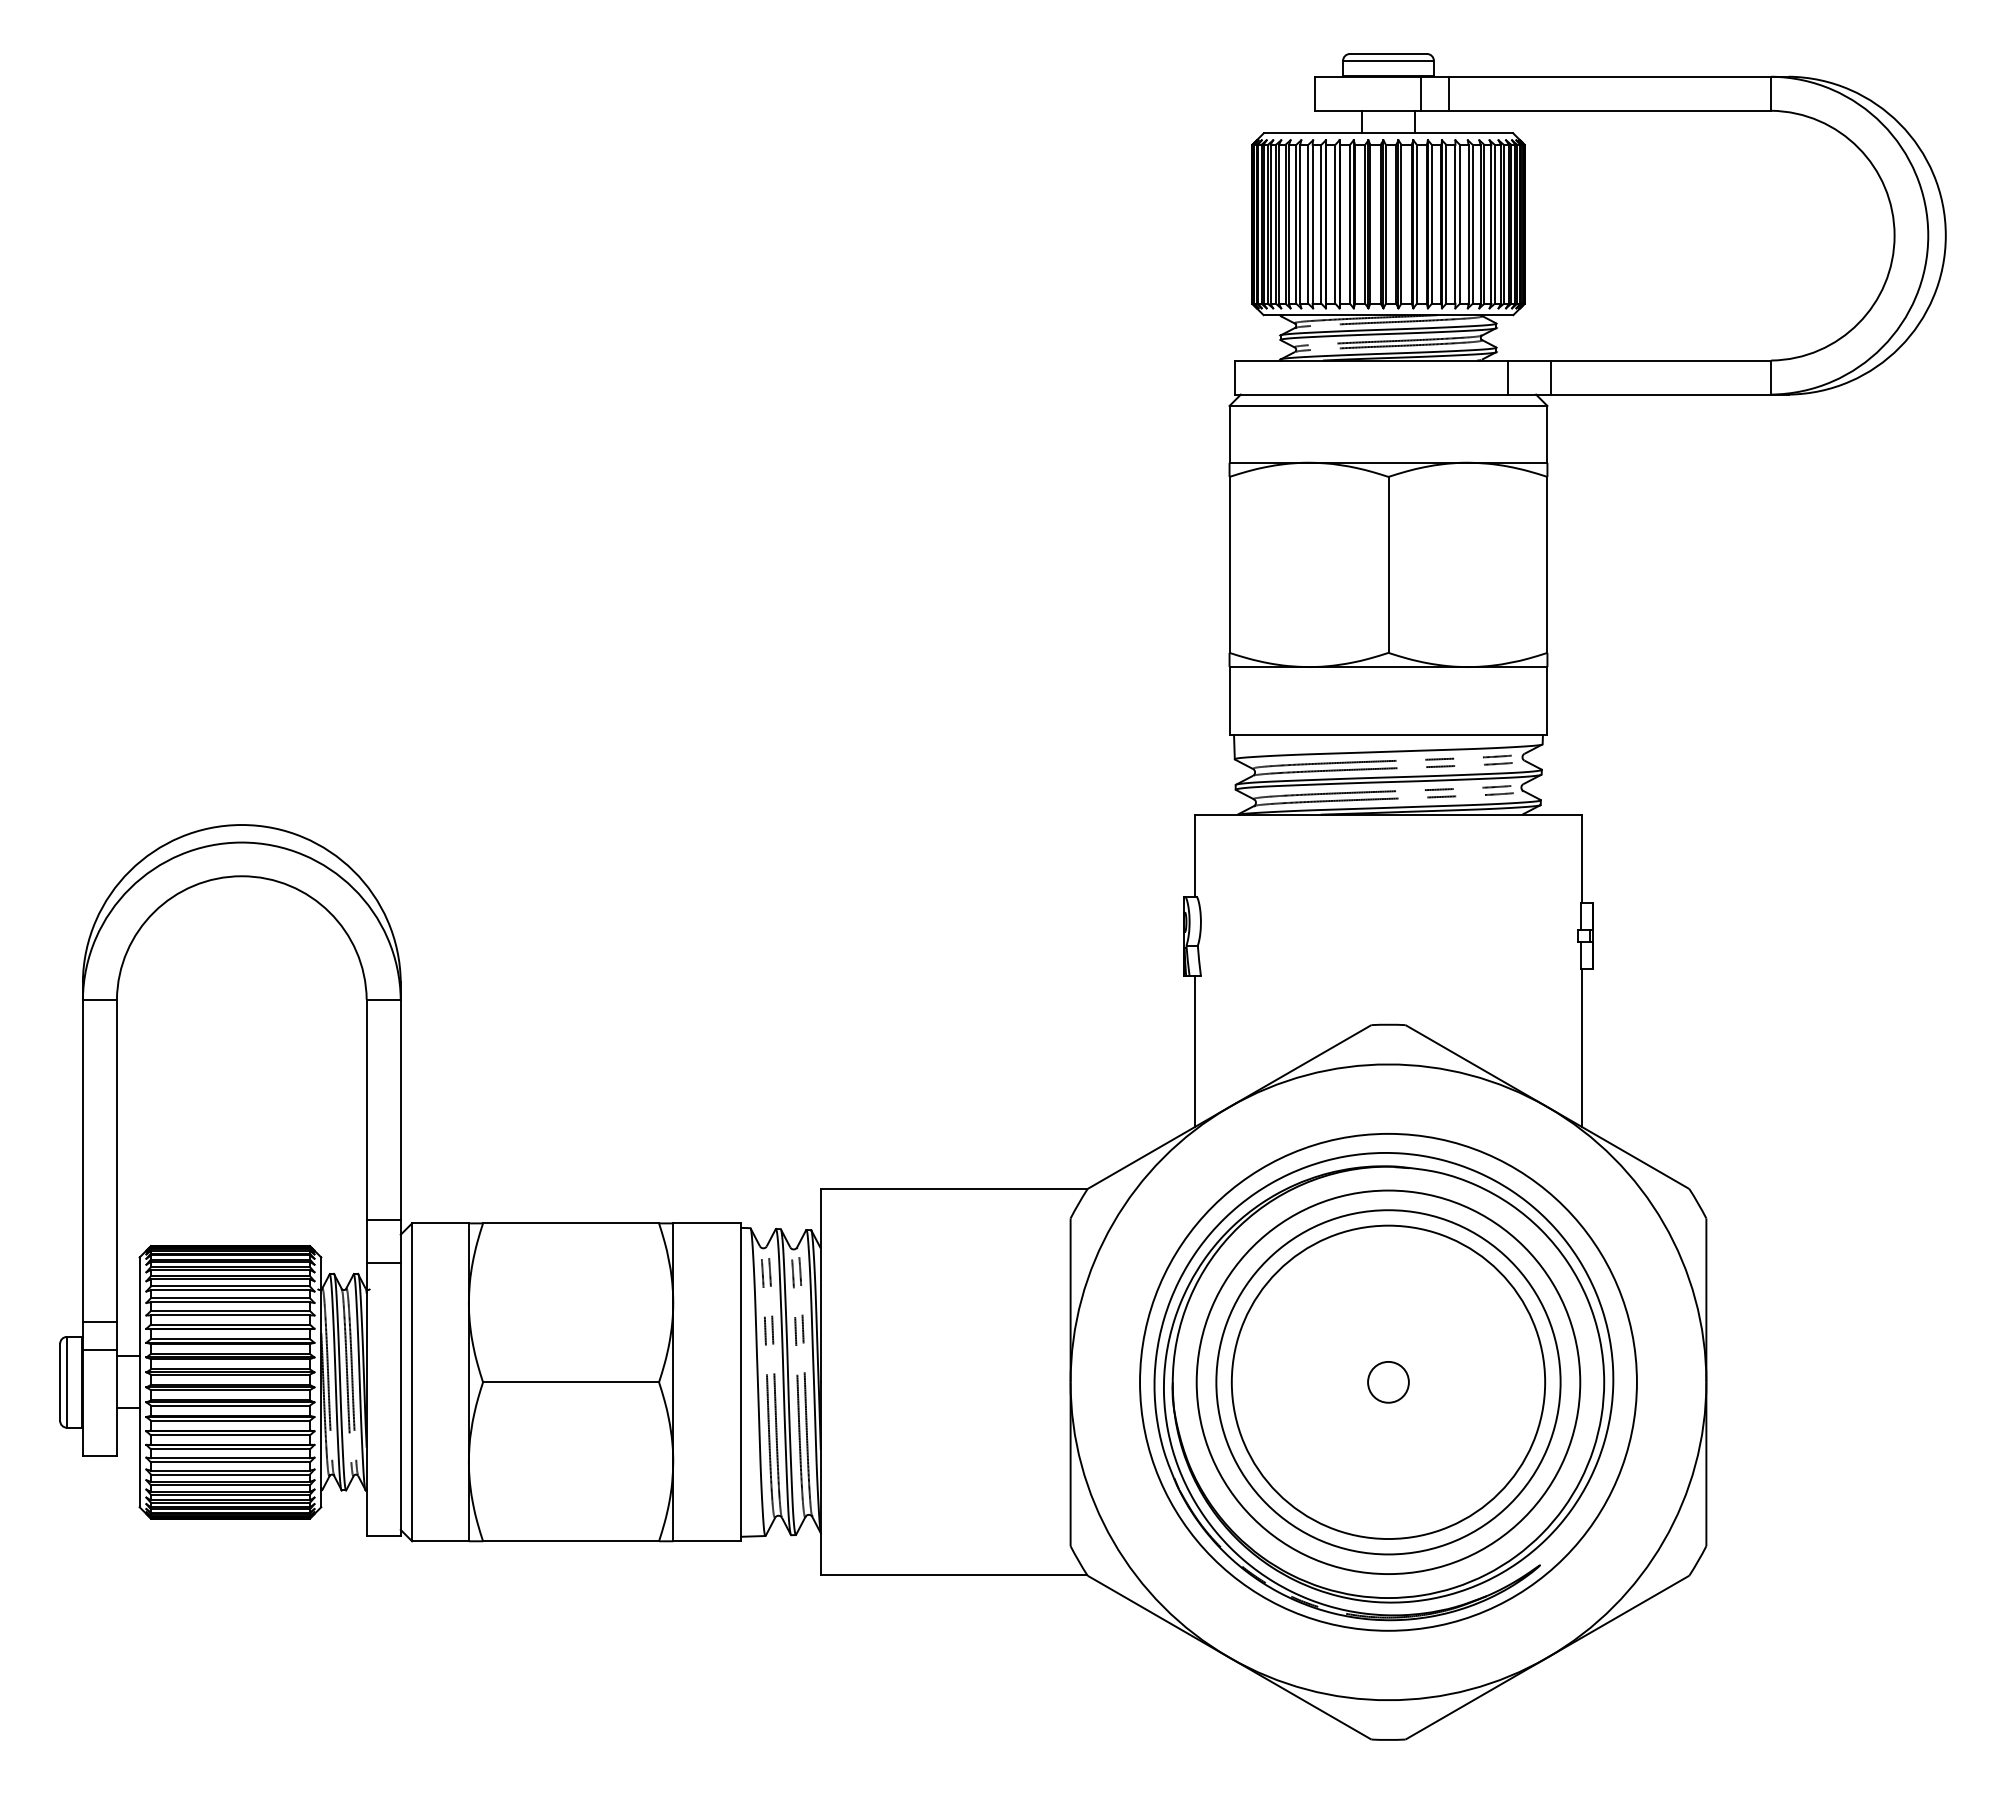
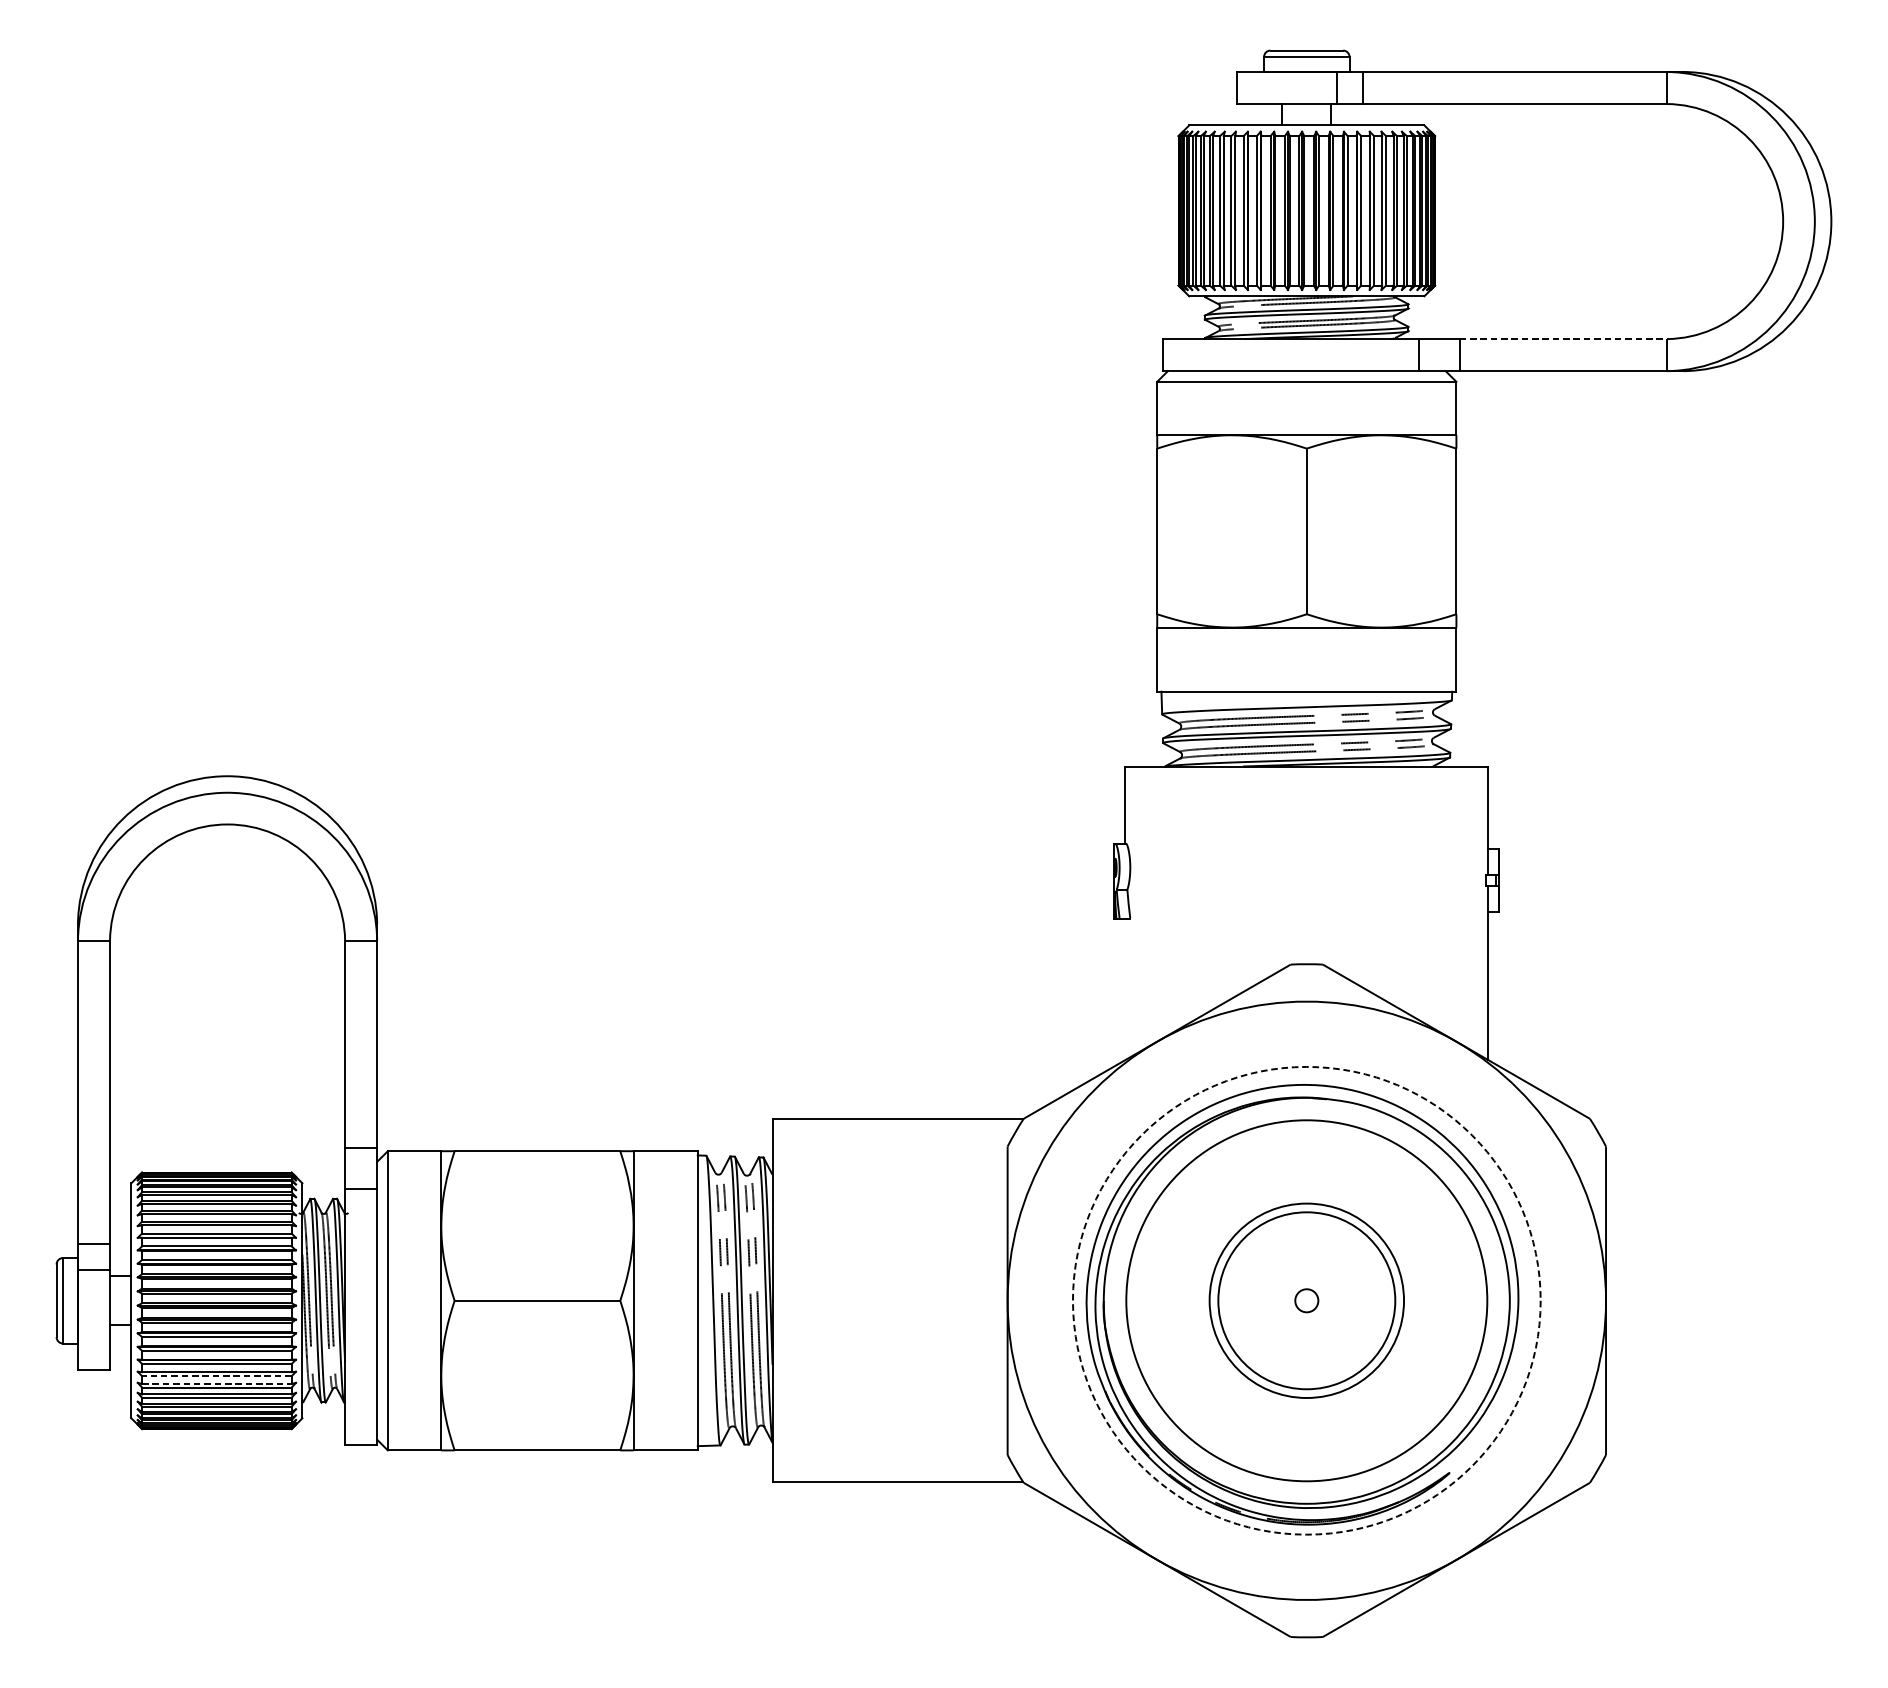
line: (1661, 360) -> (1563, 339), solid -> dashed
line: (1195, 1051) -> (1125, 989), removed
circle: (1388, 1381) -> (1306, 1300), size x0.6
circle: (1388, 1381) -> (1306, 1300), solid -> dashed
circle: (1388, 1382) -> (1306, 1300), size x0.6
circle: (1388, 1382) -> (1306, 1300), size x0.6
line: (229, 1462) -> (215, 1376), solid -> dashed
line: (230, 1470) -> (216, 1383), solid -> dashed

